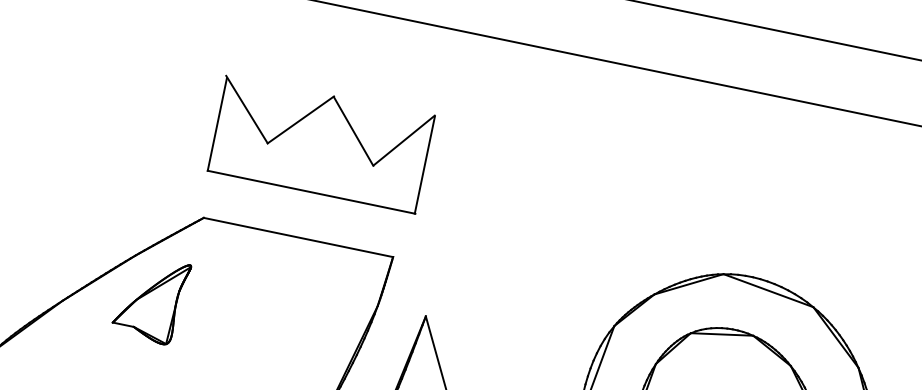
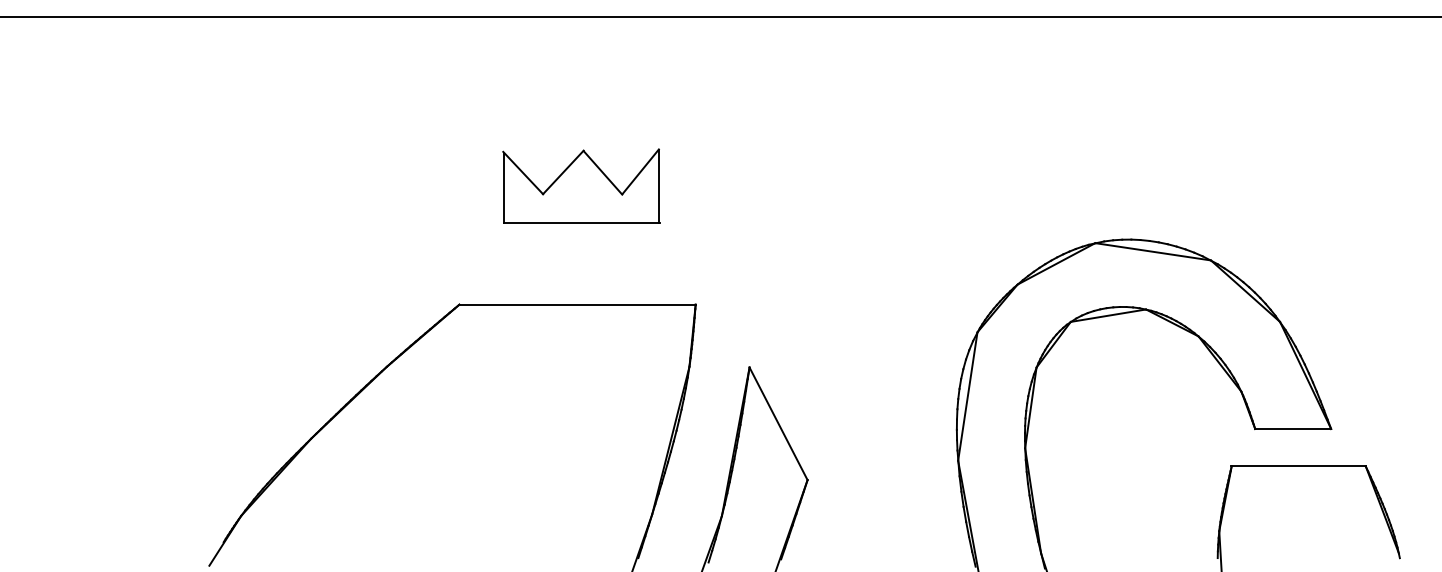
part: (321, 142) -> (581, 185), size x0.6
part: (151, 298) -> (416, 414), removed

